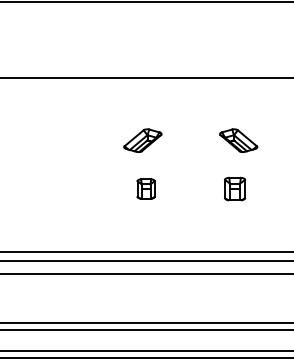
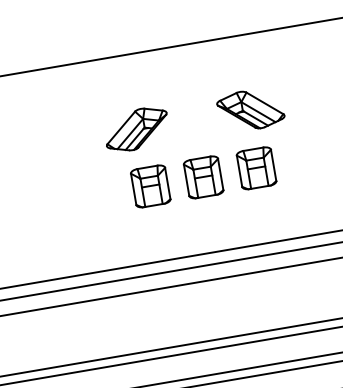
part: (142, 140) -> (136, 129), size x1.43
part: (238, 140) -> (250, 109), size x1.43
part: (145, 188) -> (149, 185), size x1.67
part: (190, 188) -> (203, 176), added
part: (234, 188) -> (255, 167), size x1.43

